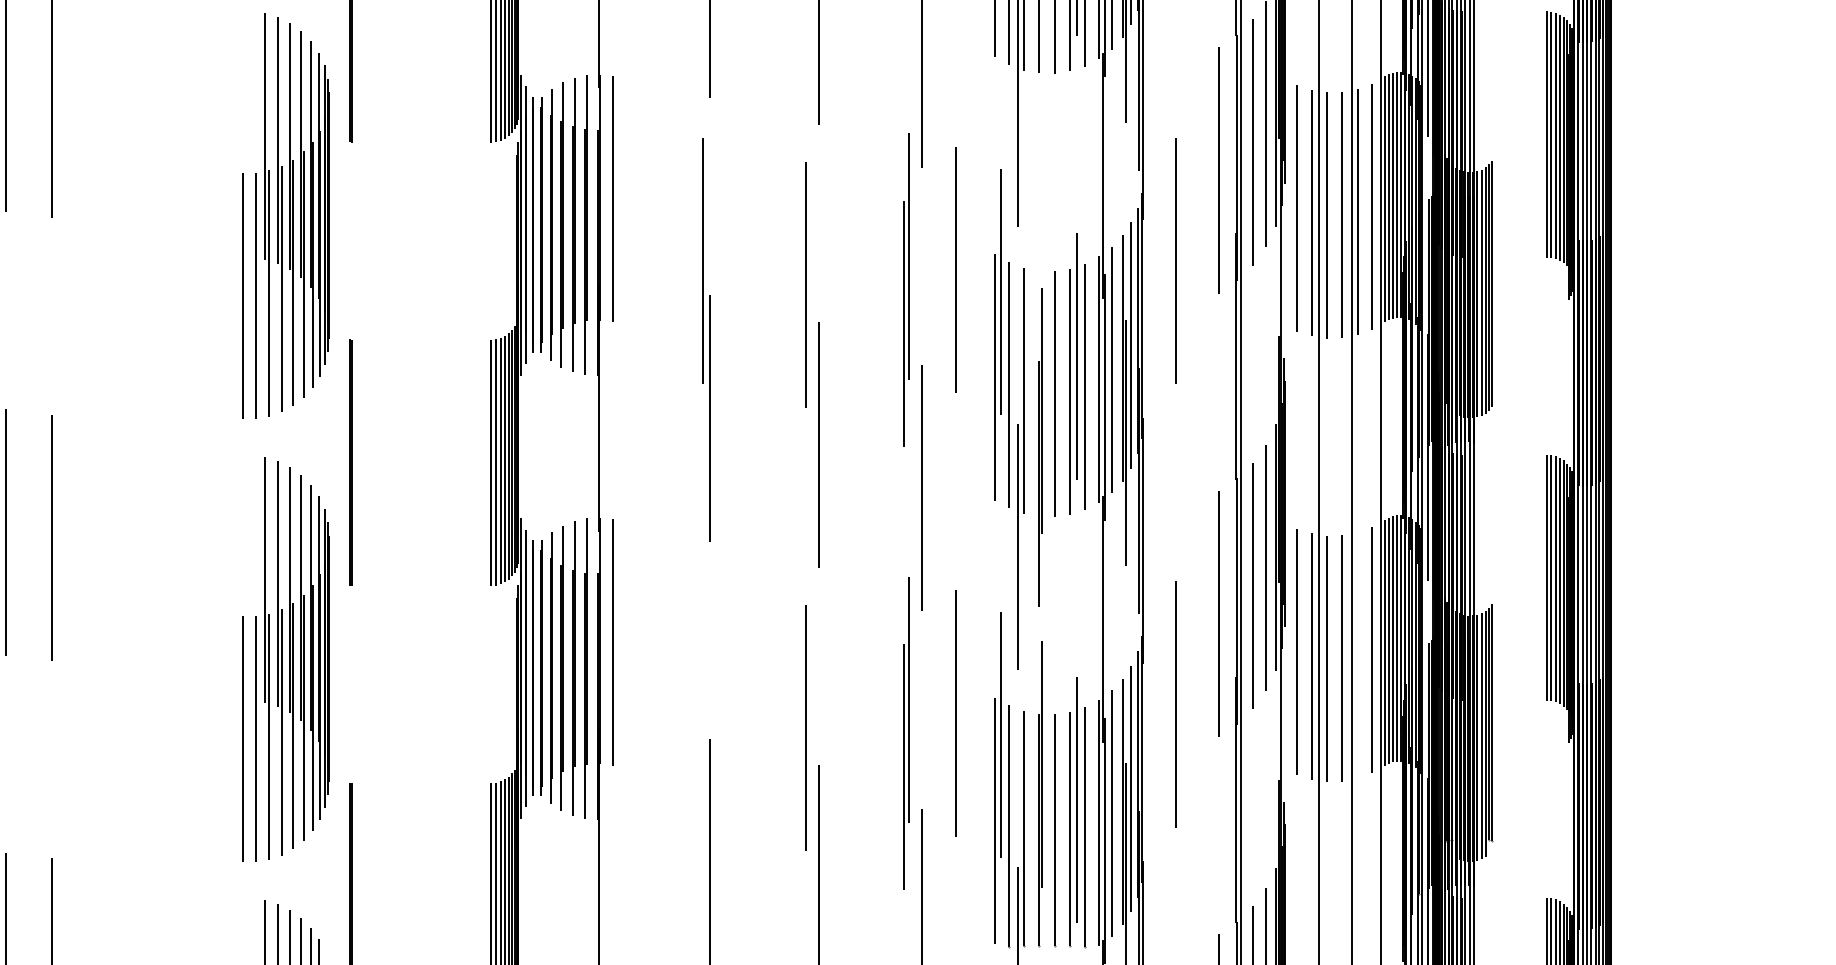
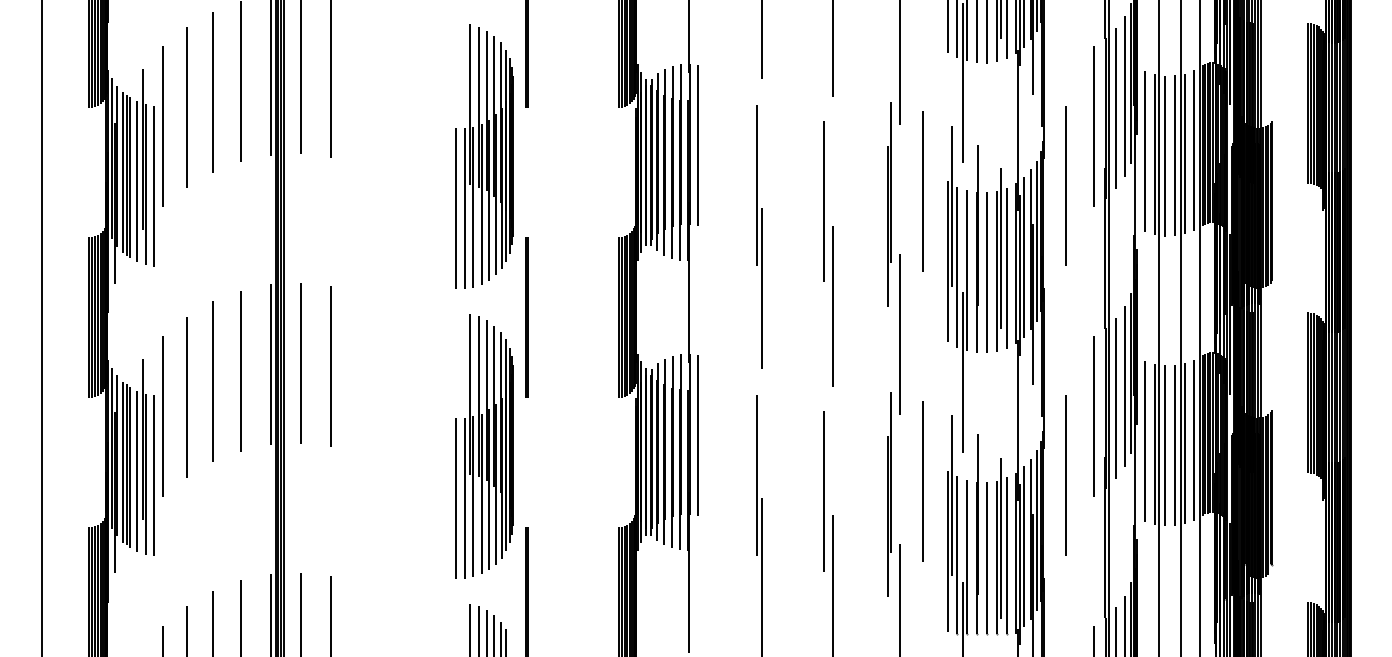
line: (1040, 447) -> (977, 248), moved
line: (1357, 655) -> (1184, 443), added
line: (703, 704) -> (757, 475), added

